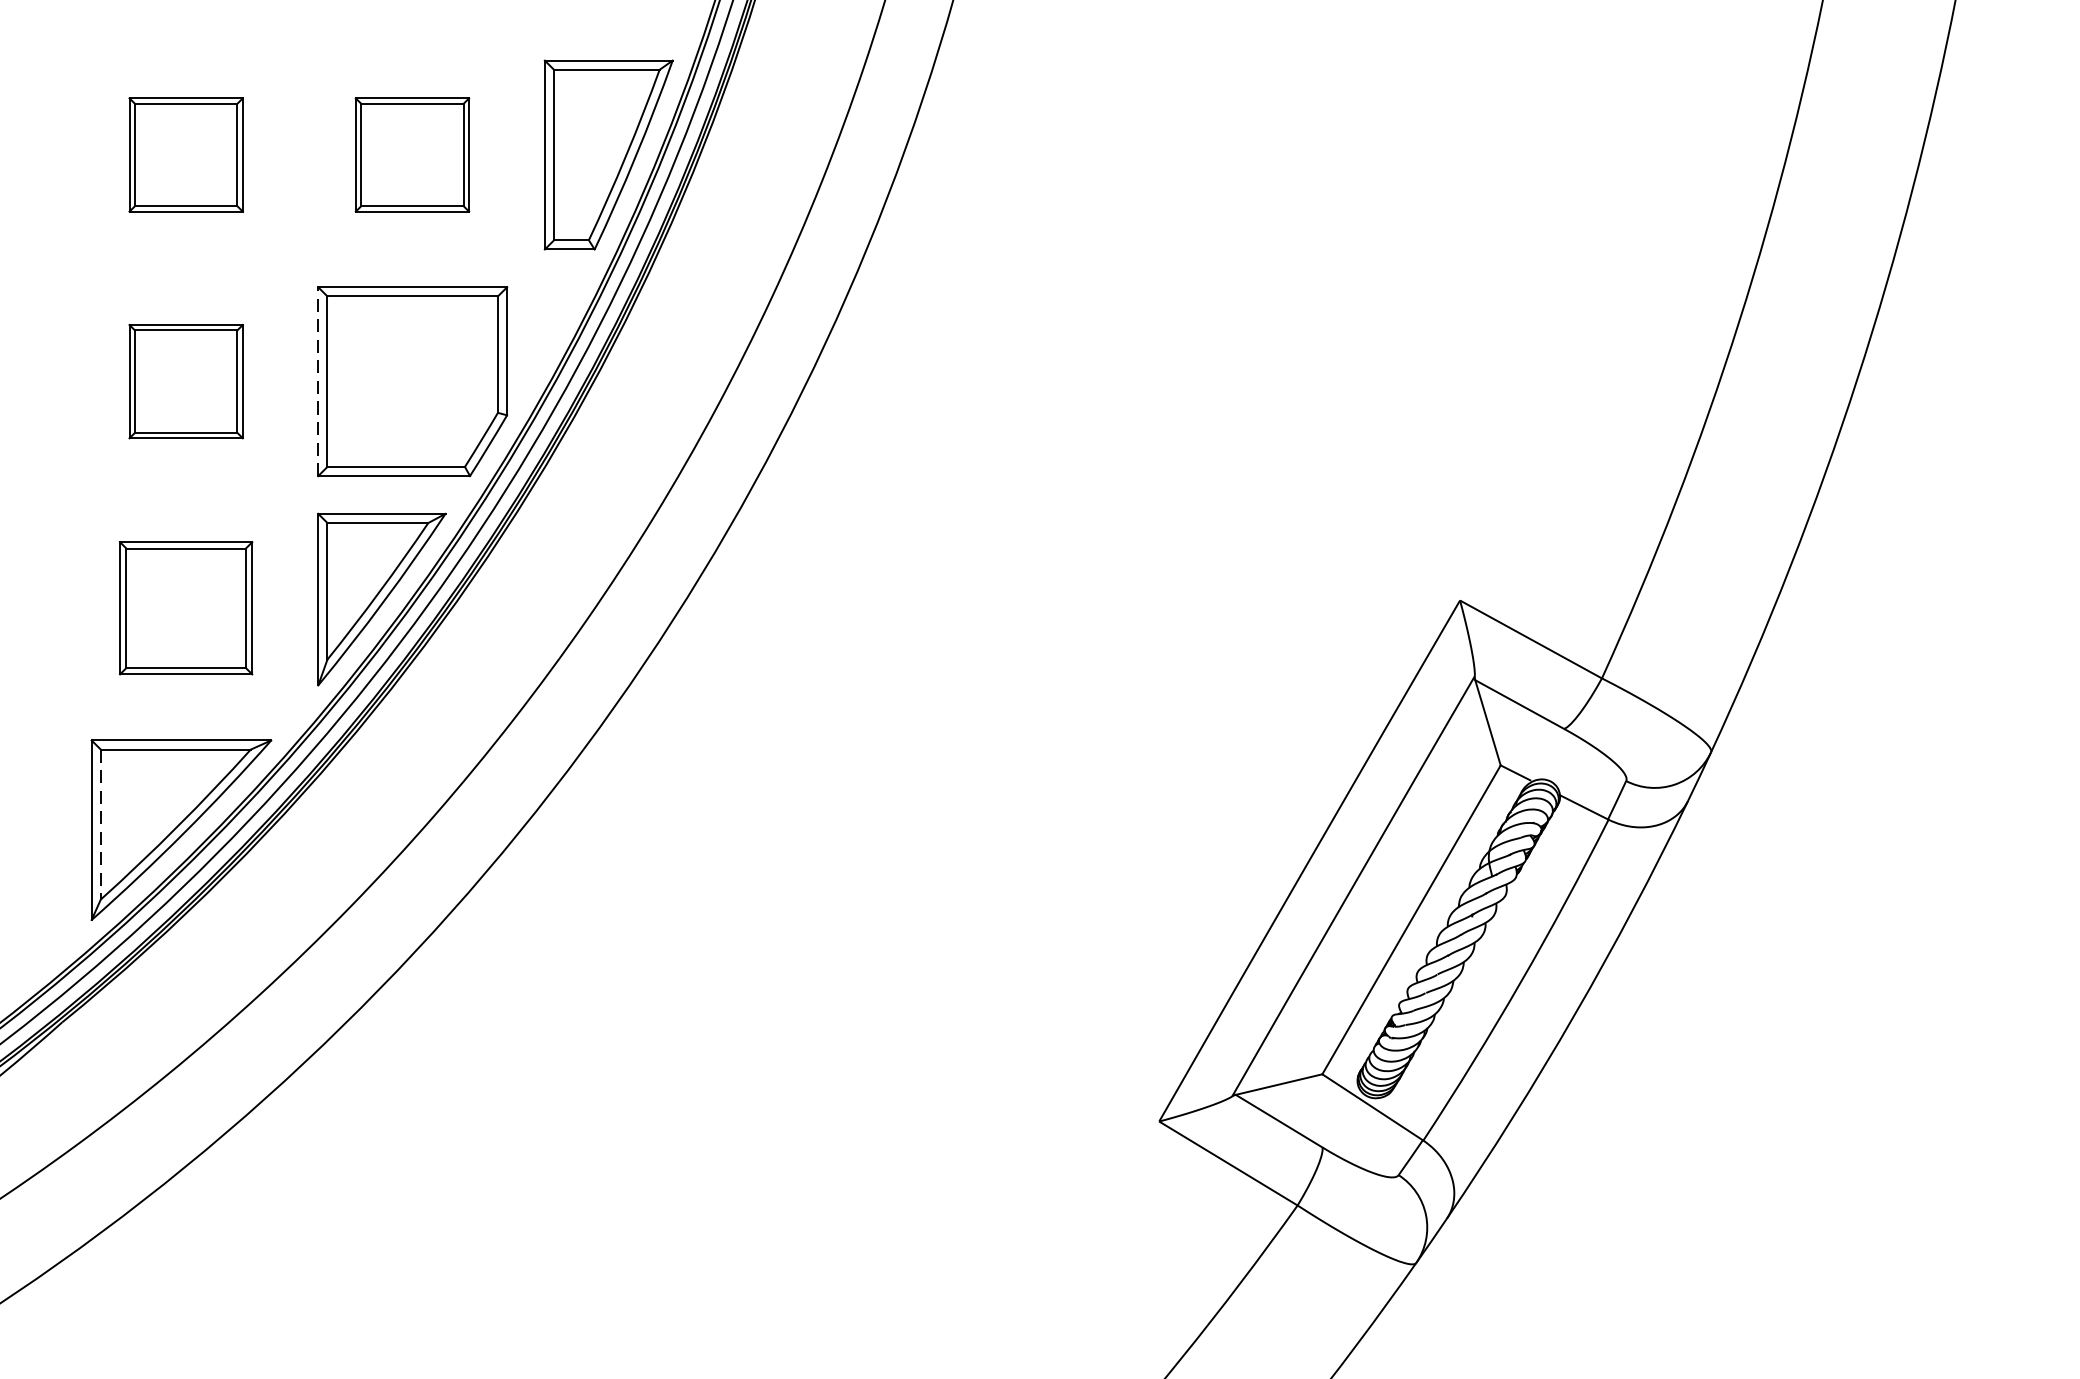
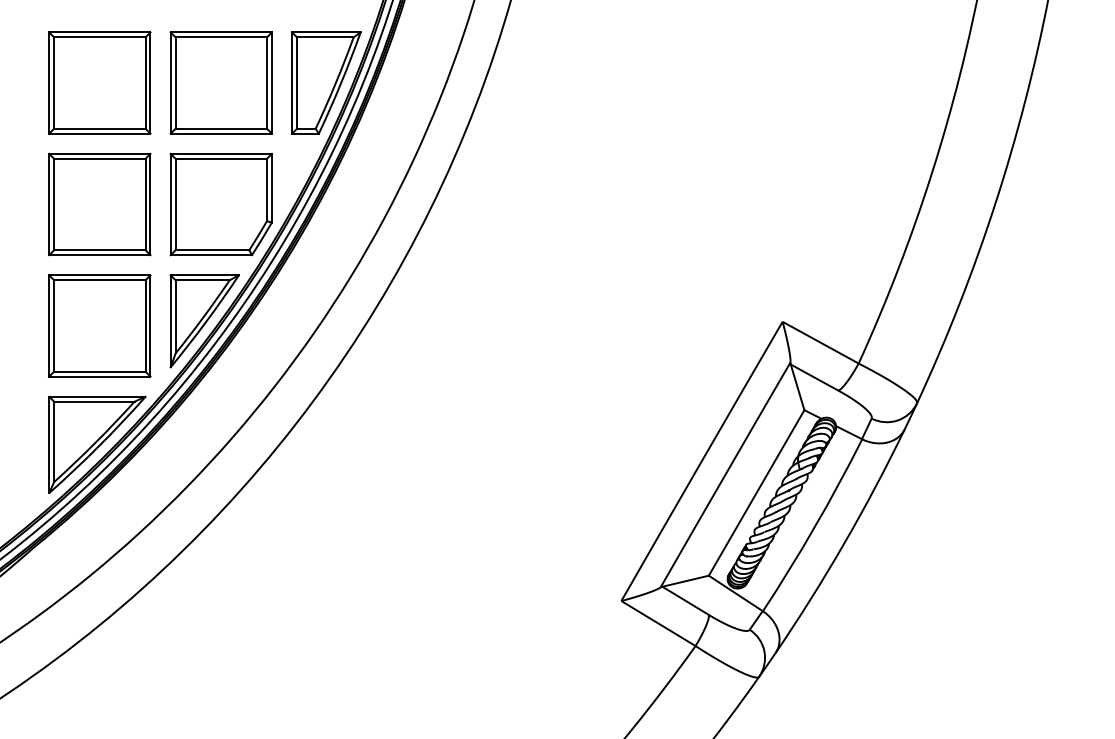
part: (185, 153) -> (99, 82), size x1.67
part: (411, 153) -> (220, 82), size x1.67
part: (185, 381) -> (99, 204), size x1.67
line: (317, 381) -> (170, 204), dashed -> solid
part: (185, 607) -> (99, 325), size x1.43
line: (101, 825) -> (54, 442), dashed -> solid

